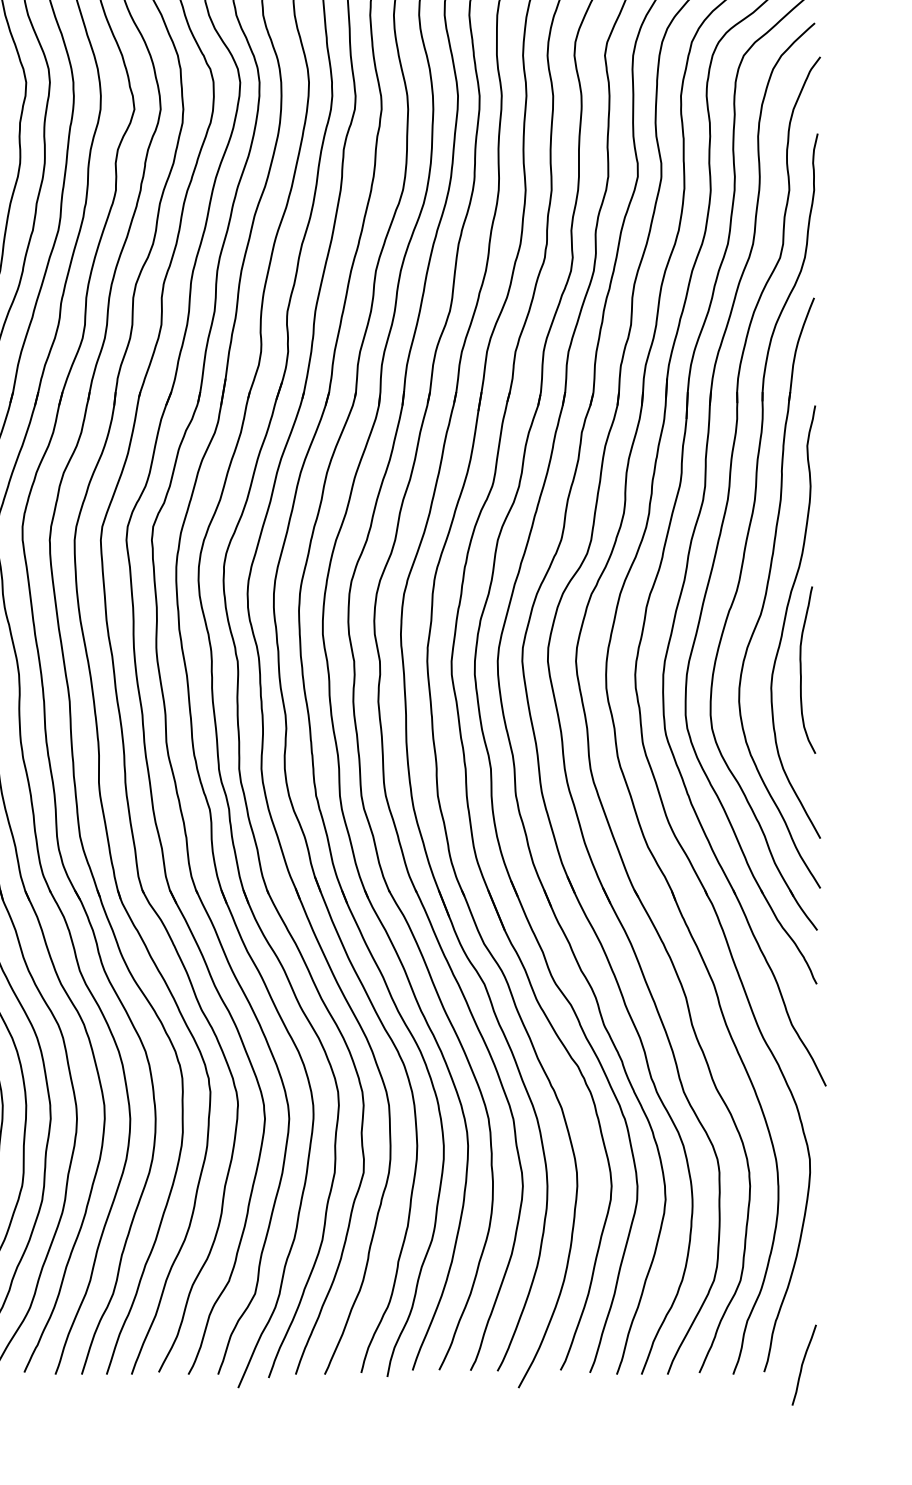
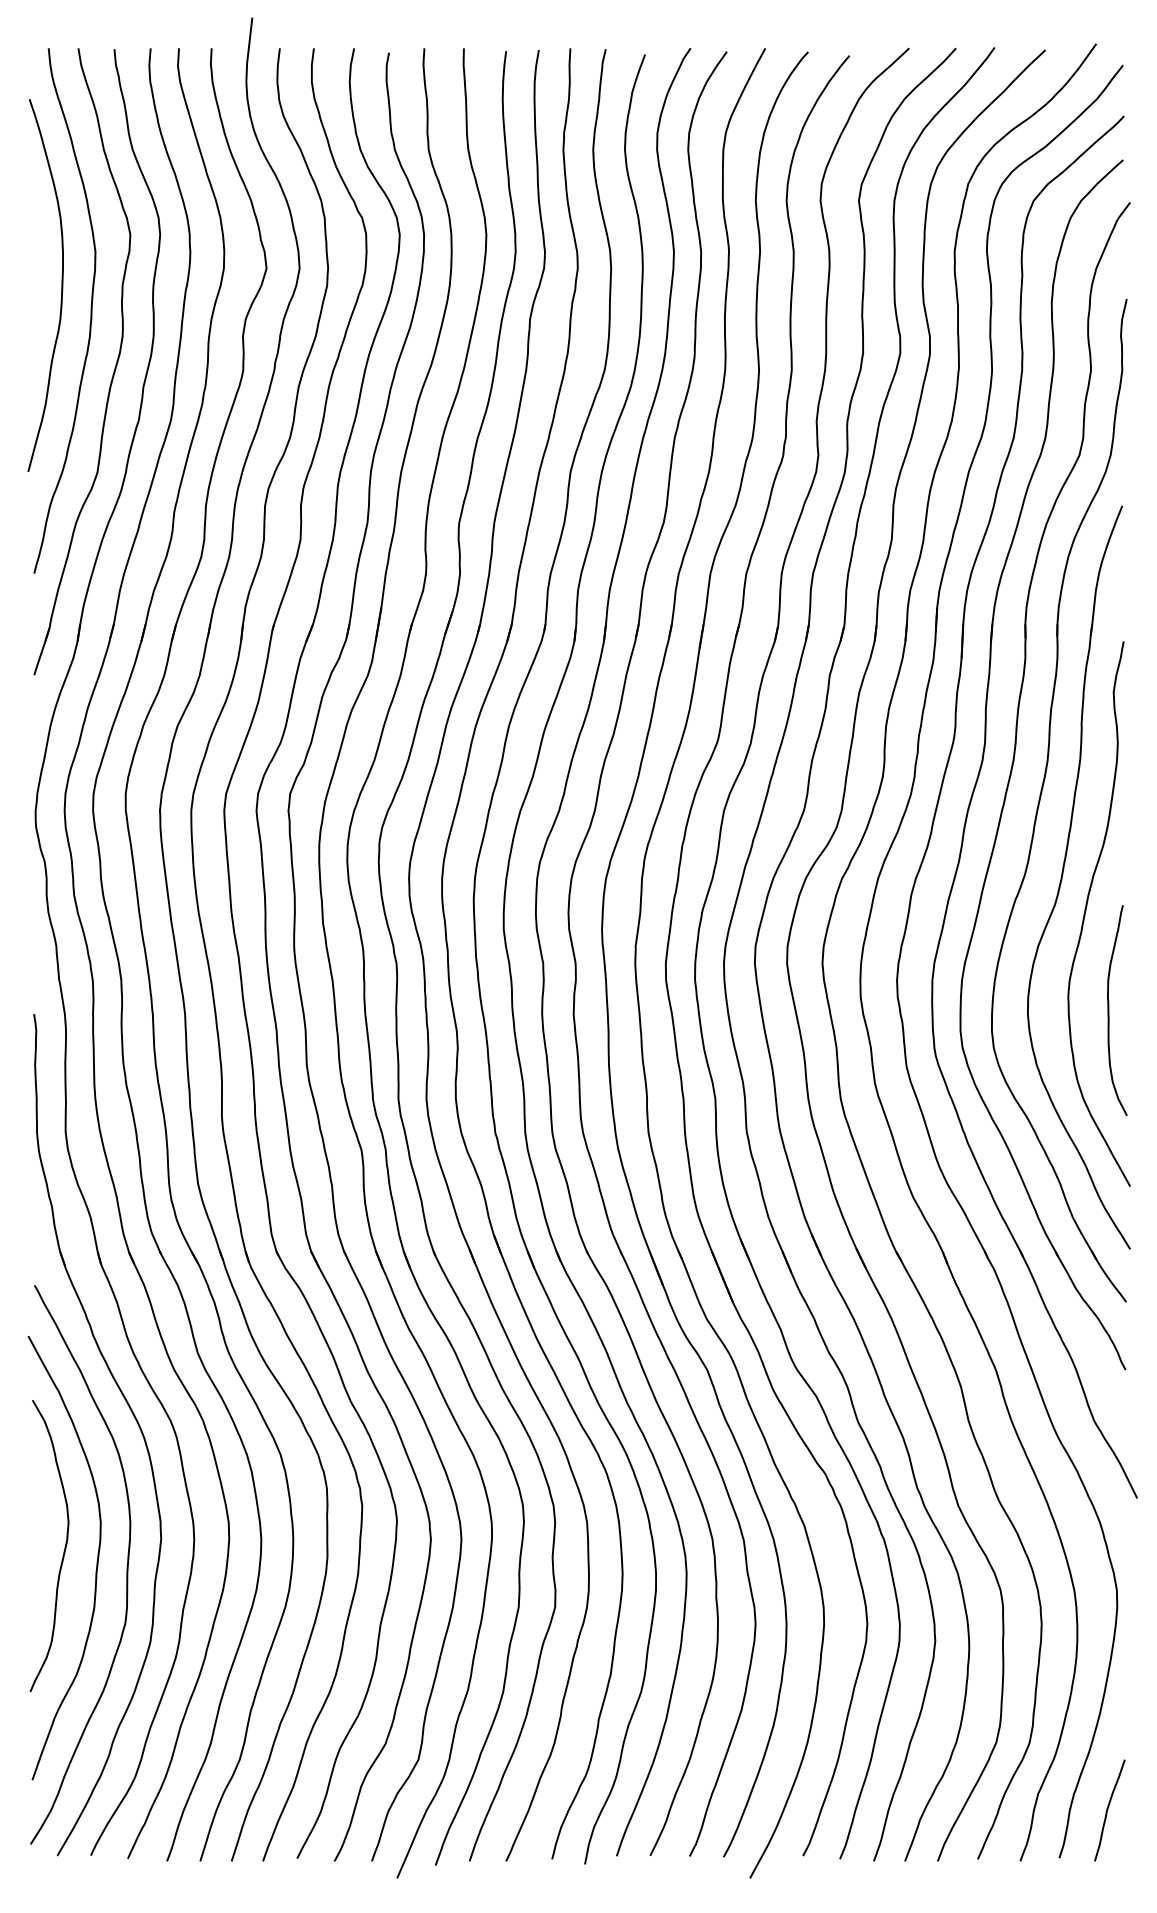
curve: (801, 670) -> (1109, 1010), moved
curve: (803, 1364) -> (1108, 1809), moved

